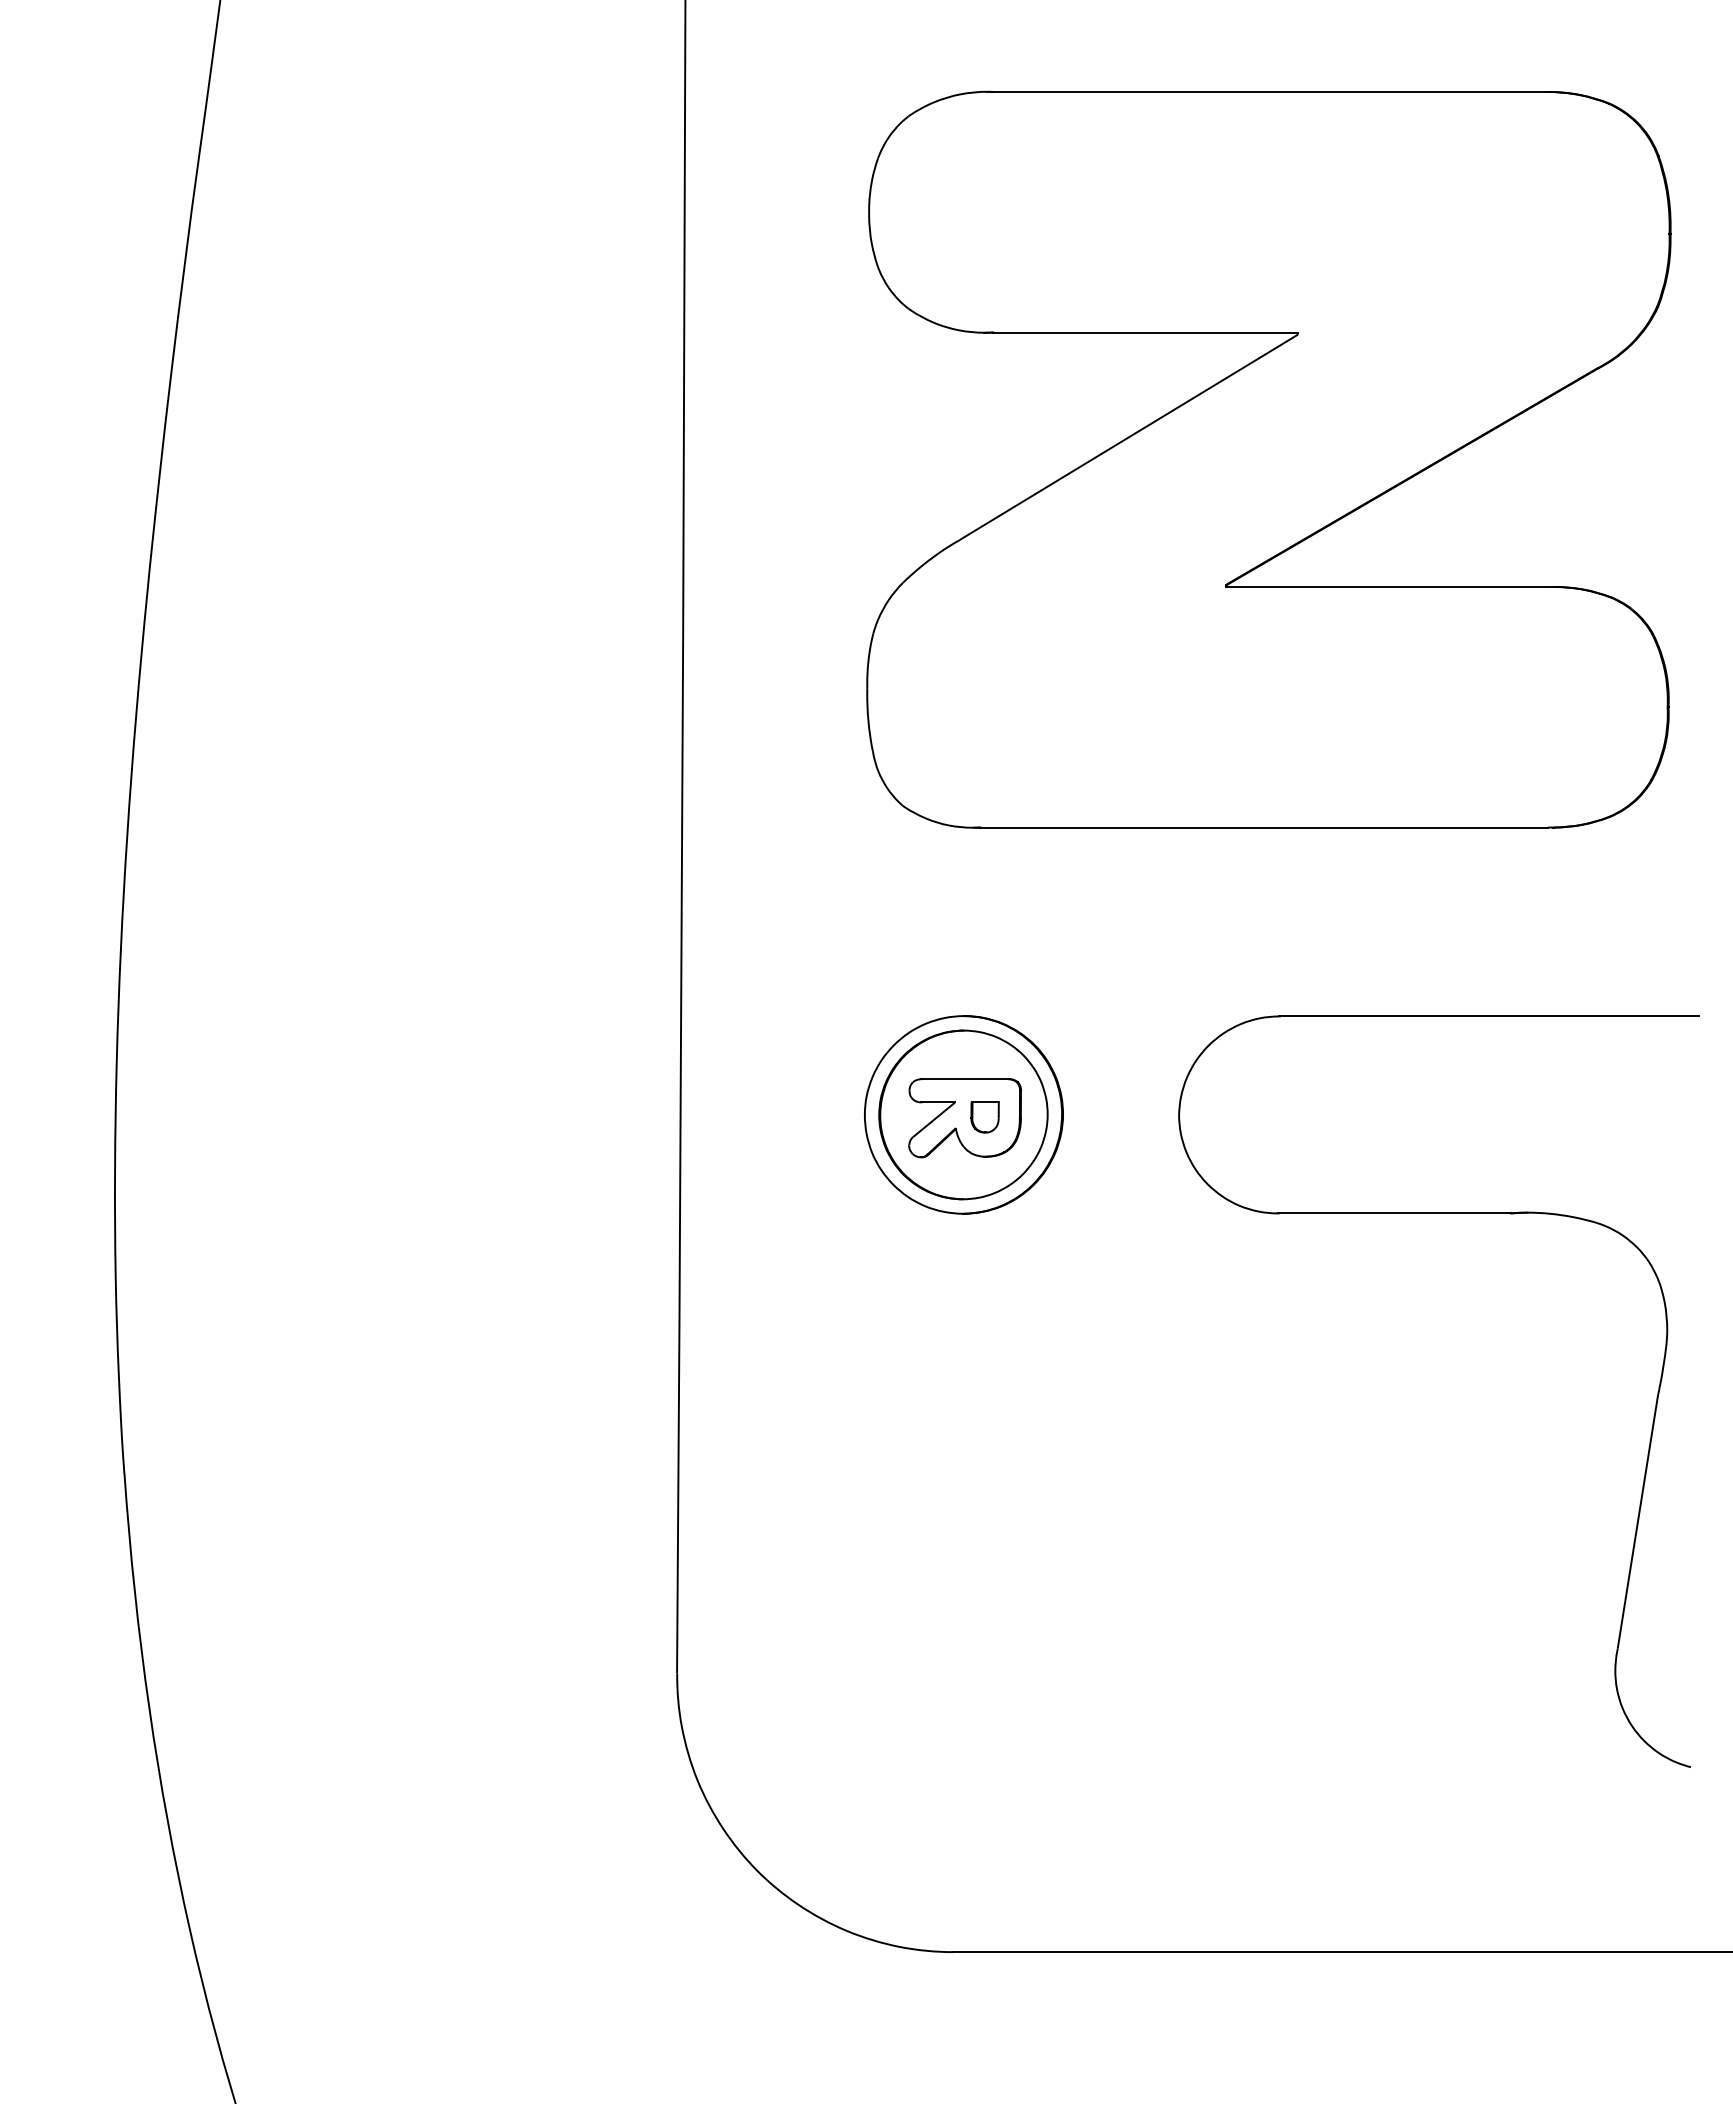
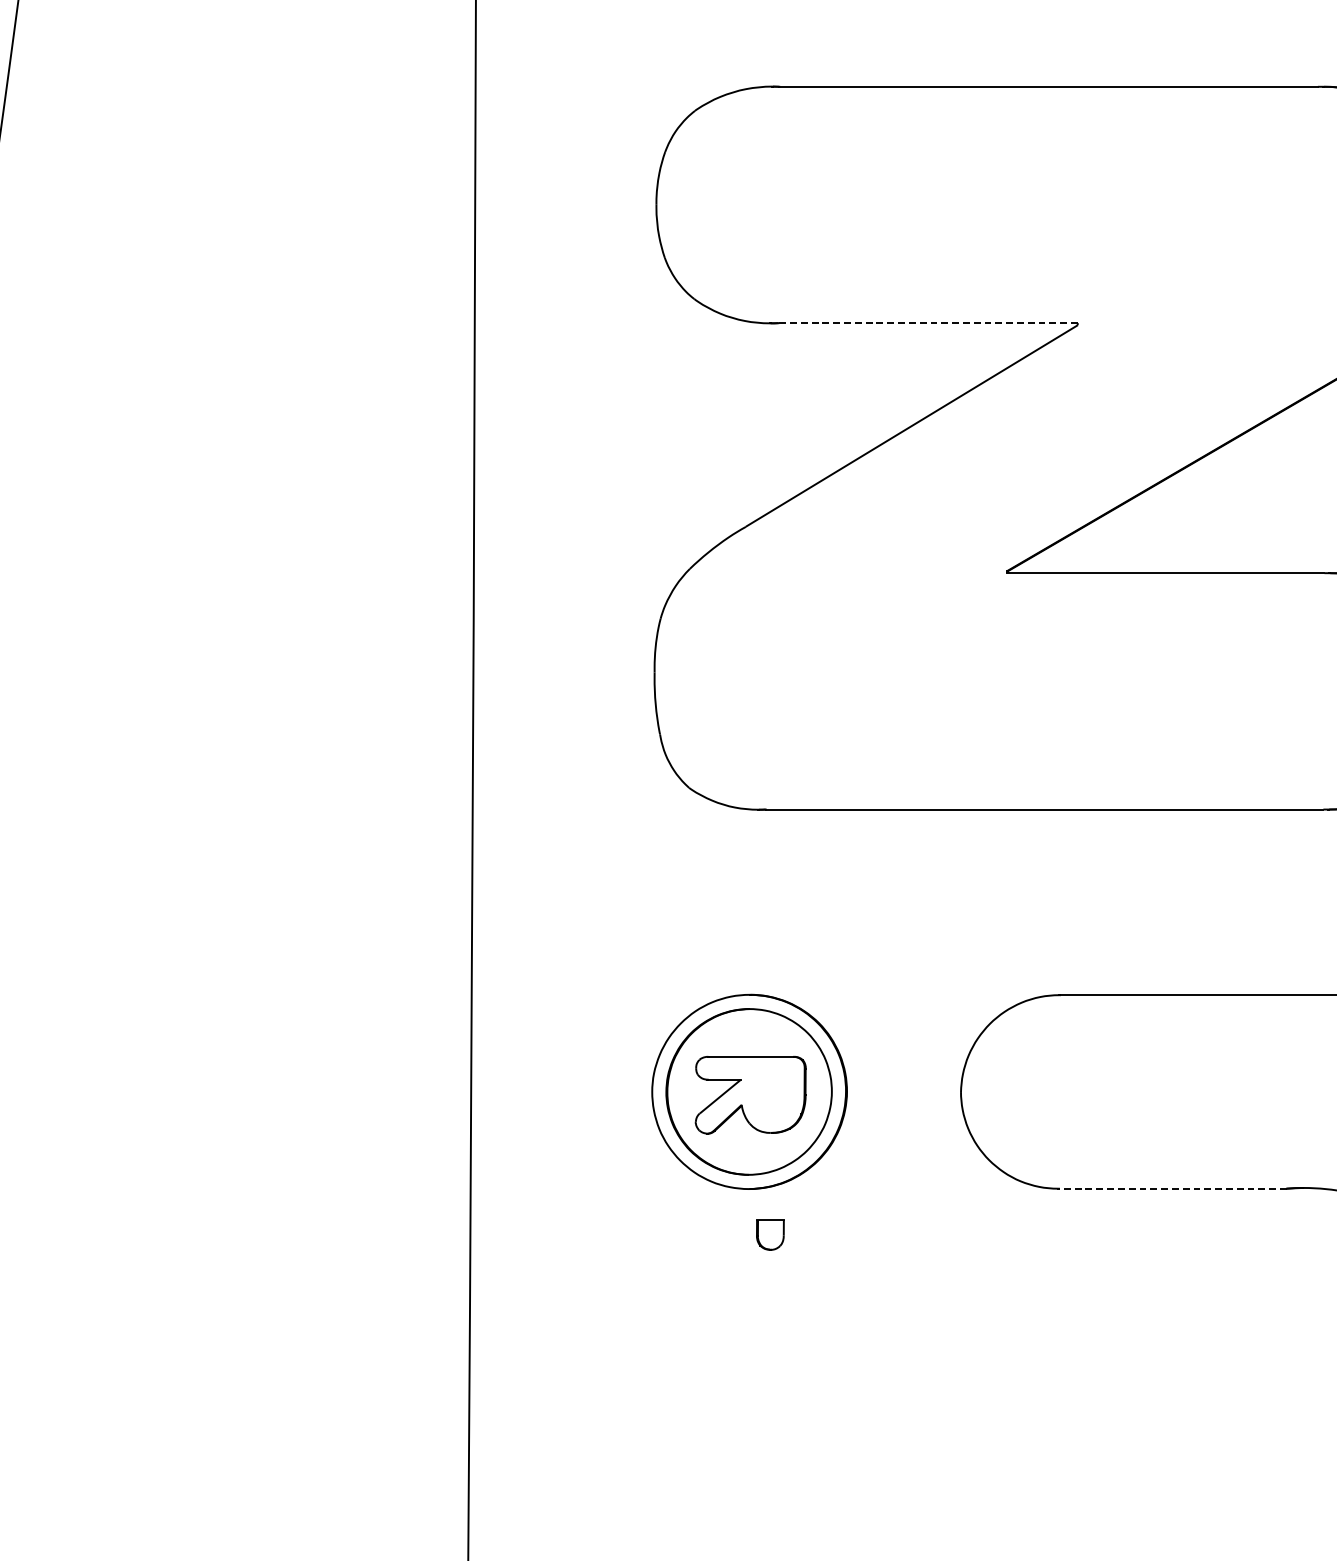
line: (1145, 332) -> (928, 323), solid -> dashed
part: (984, 1117) -> (769, 1234), moved
line: (1394, 1213) -> (1172, 1188), solid -> dashed

